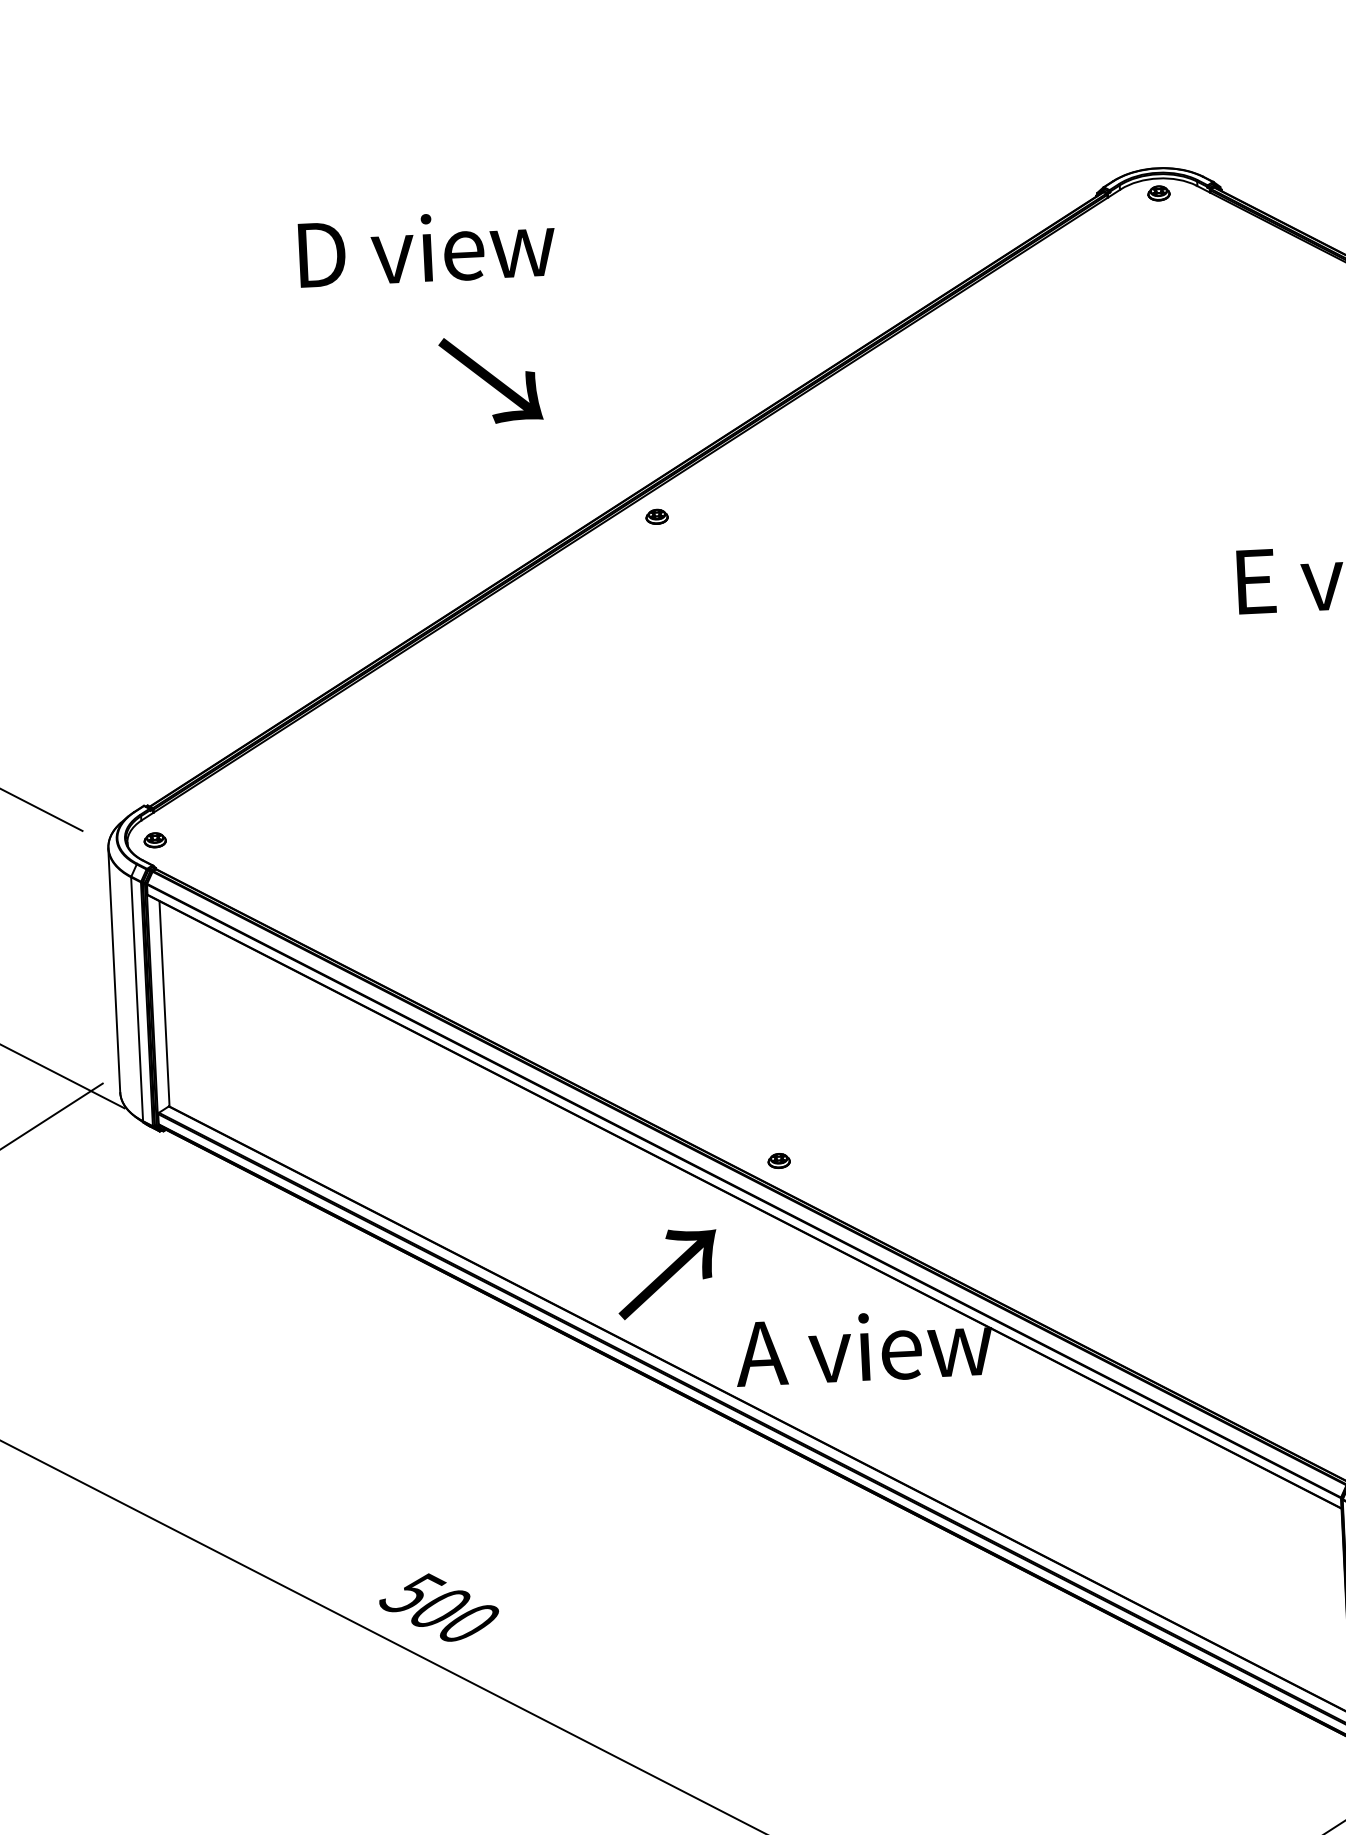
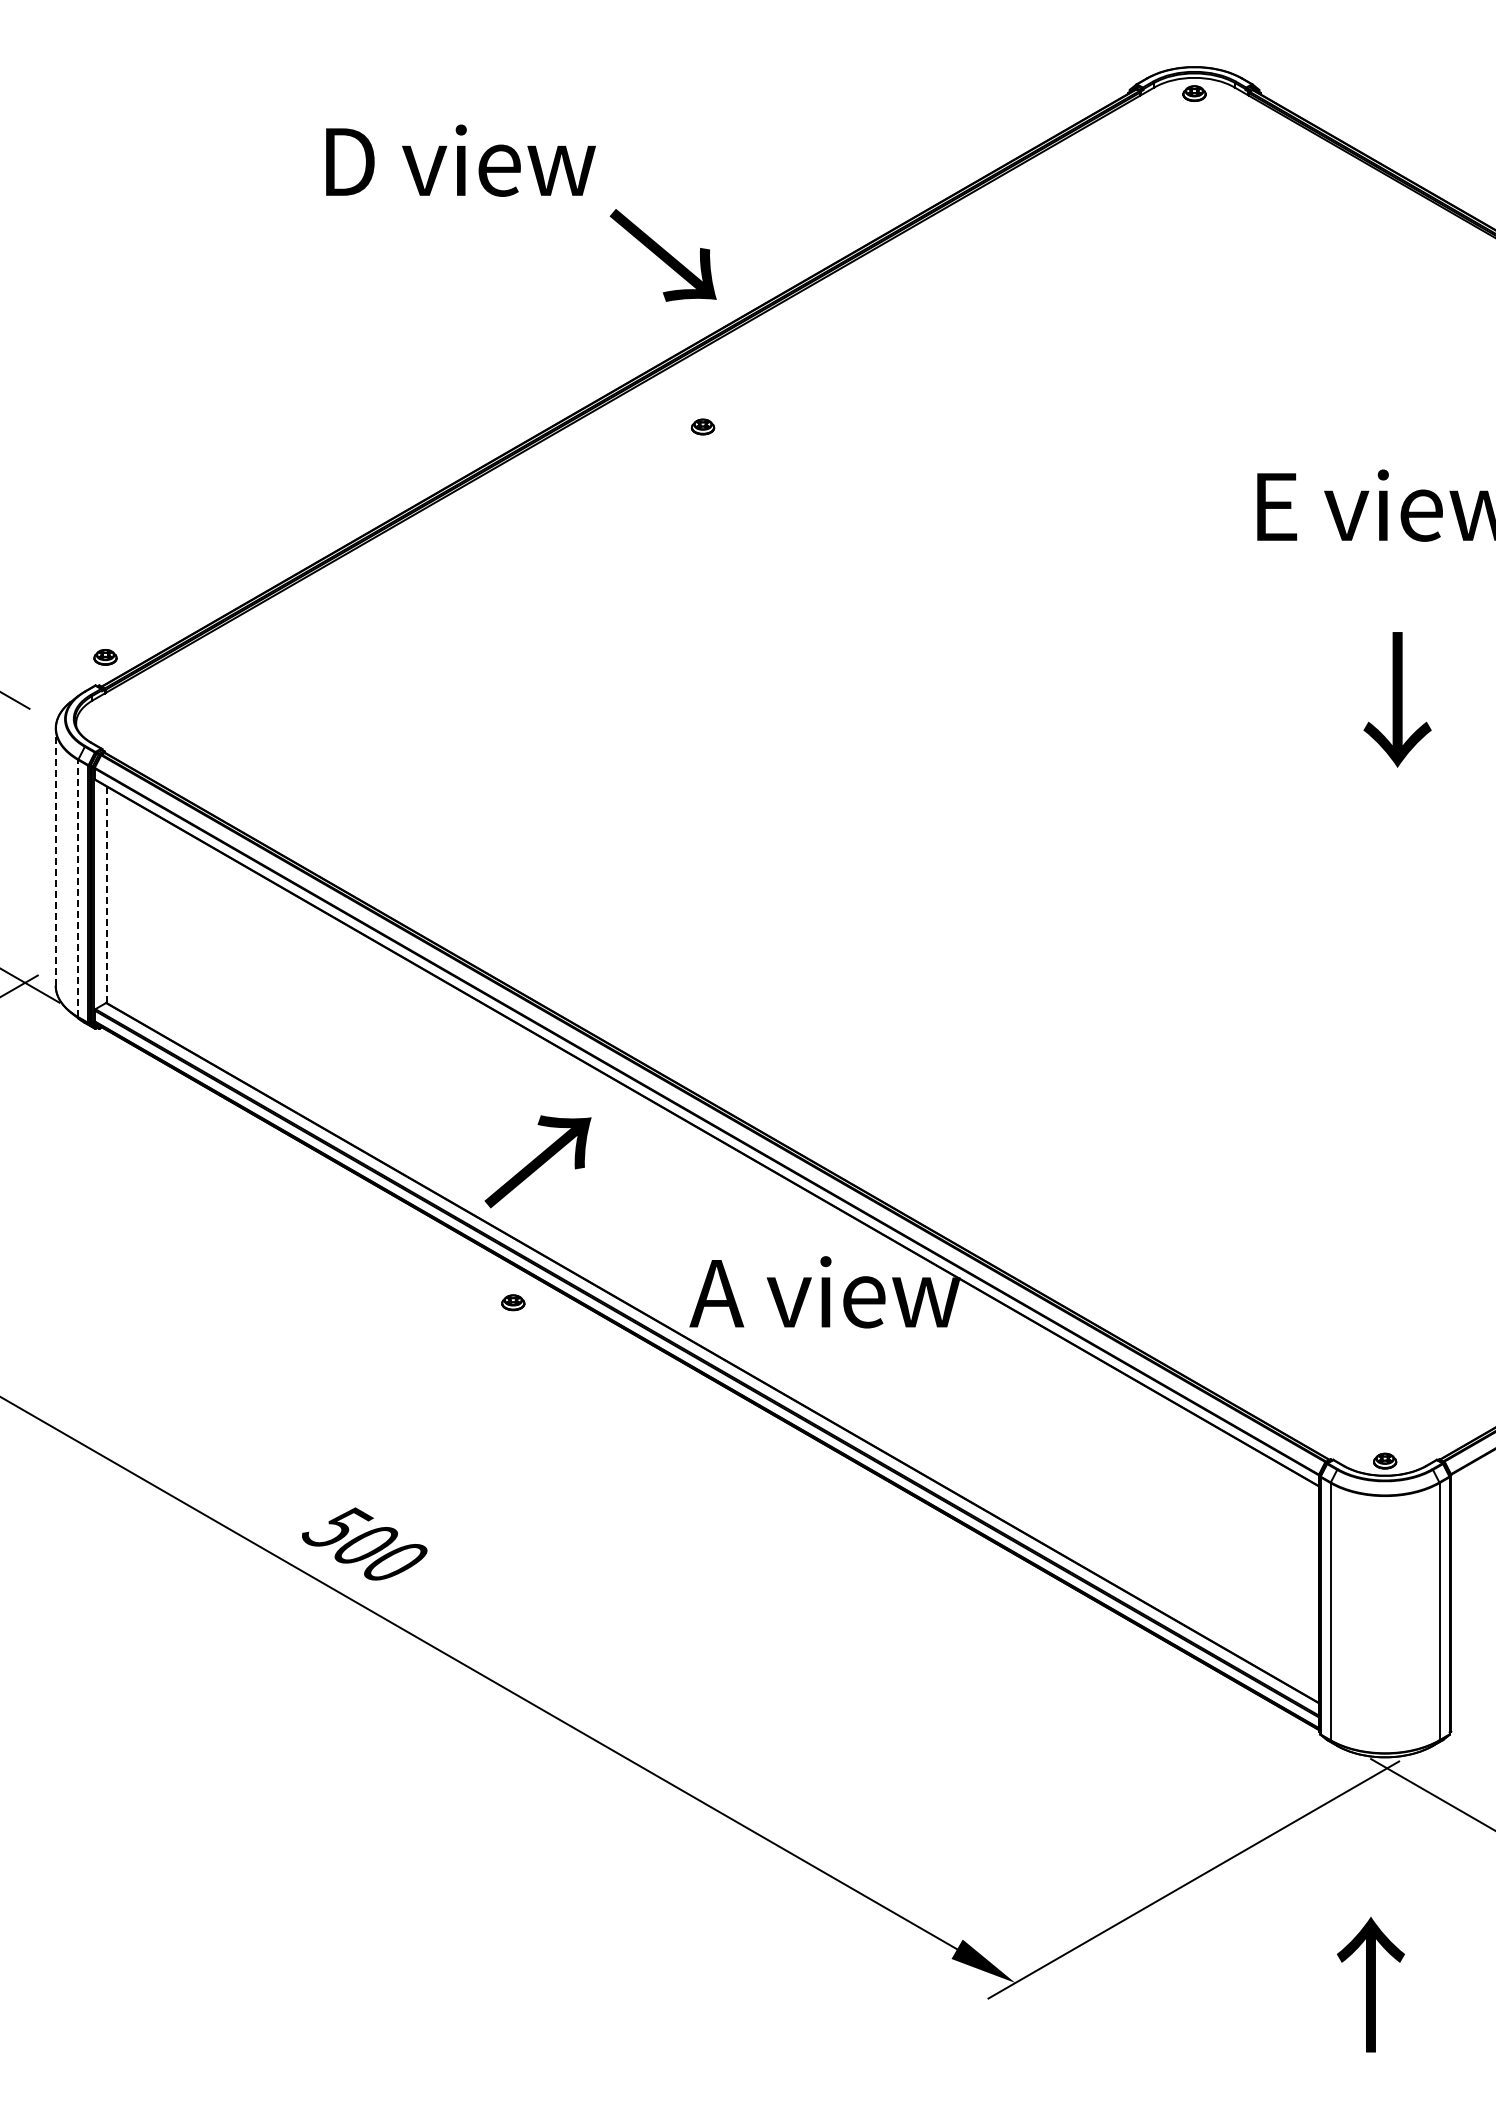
text: (426, 248) -> (460, 160), moved
text: (490, 380) -> (662, 255), moved
part: (656, 516) -> (702, 426), moved
part: (155, 840) -> (105, 657), moved
line: (114, 970) -> (55, 857), solid -> dashed
line: (137, 999) -> (78, 888), solid -> dashed
line: (164, 1003) -> (106, 894), solid -> dashed
part: (779, 1160) -> (513, 1302), moved
text: (666, 1273) -> (537, 1161), moved

